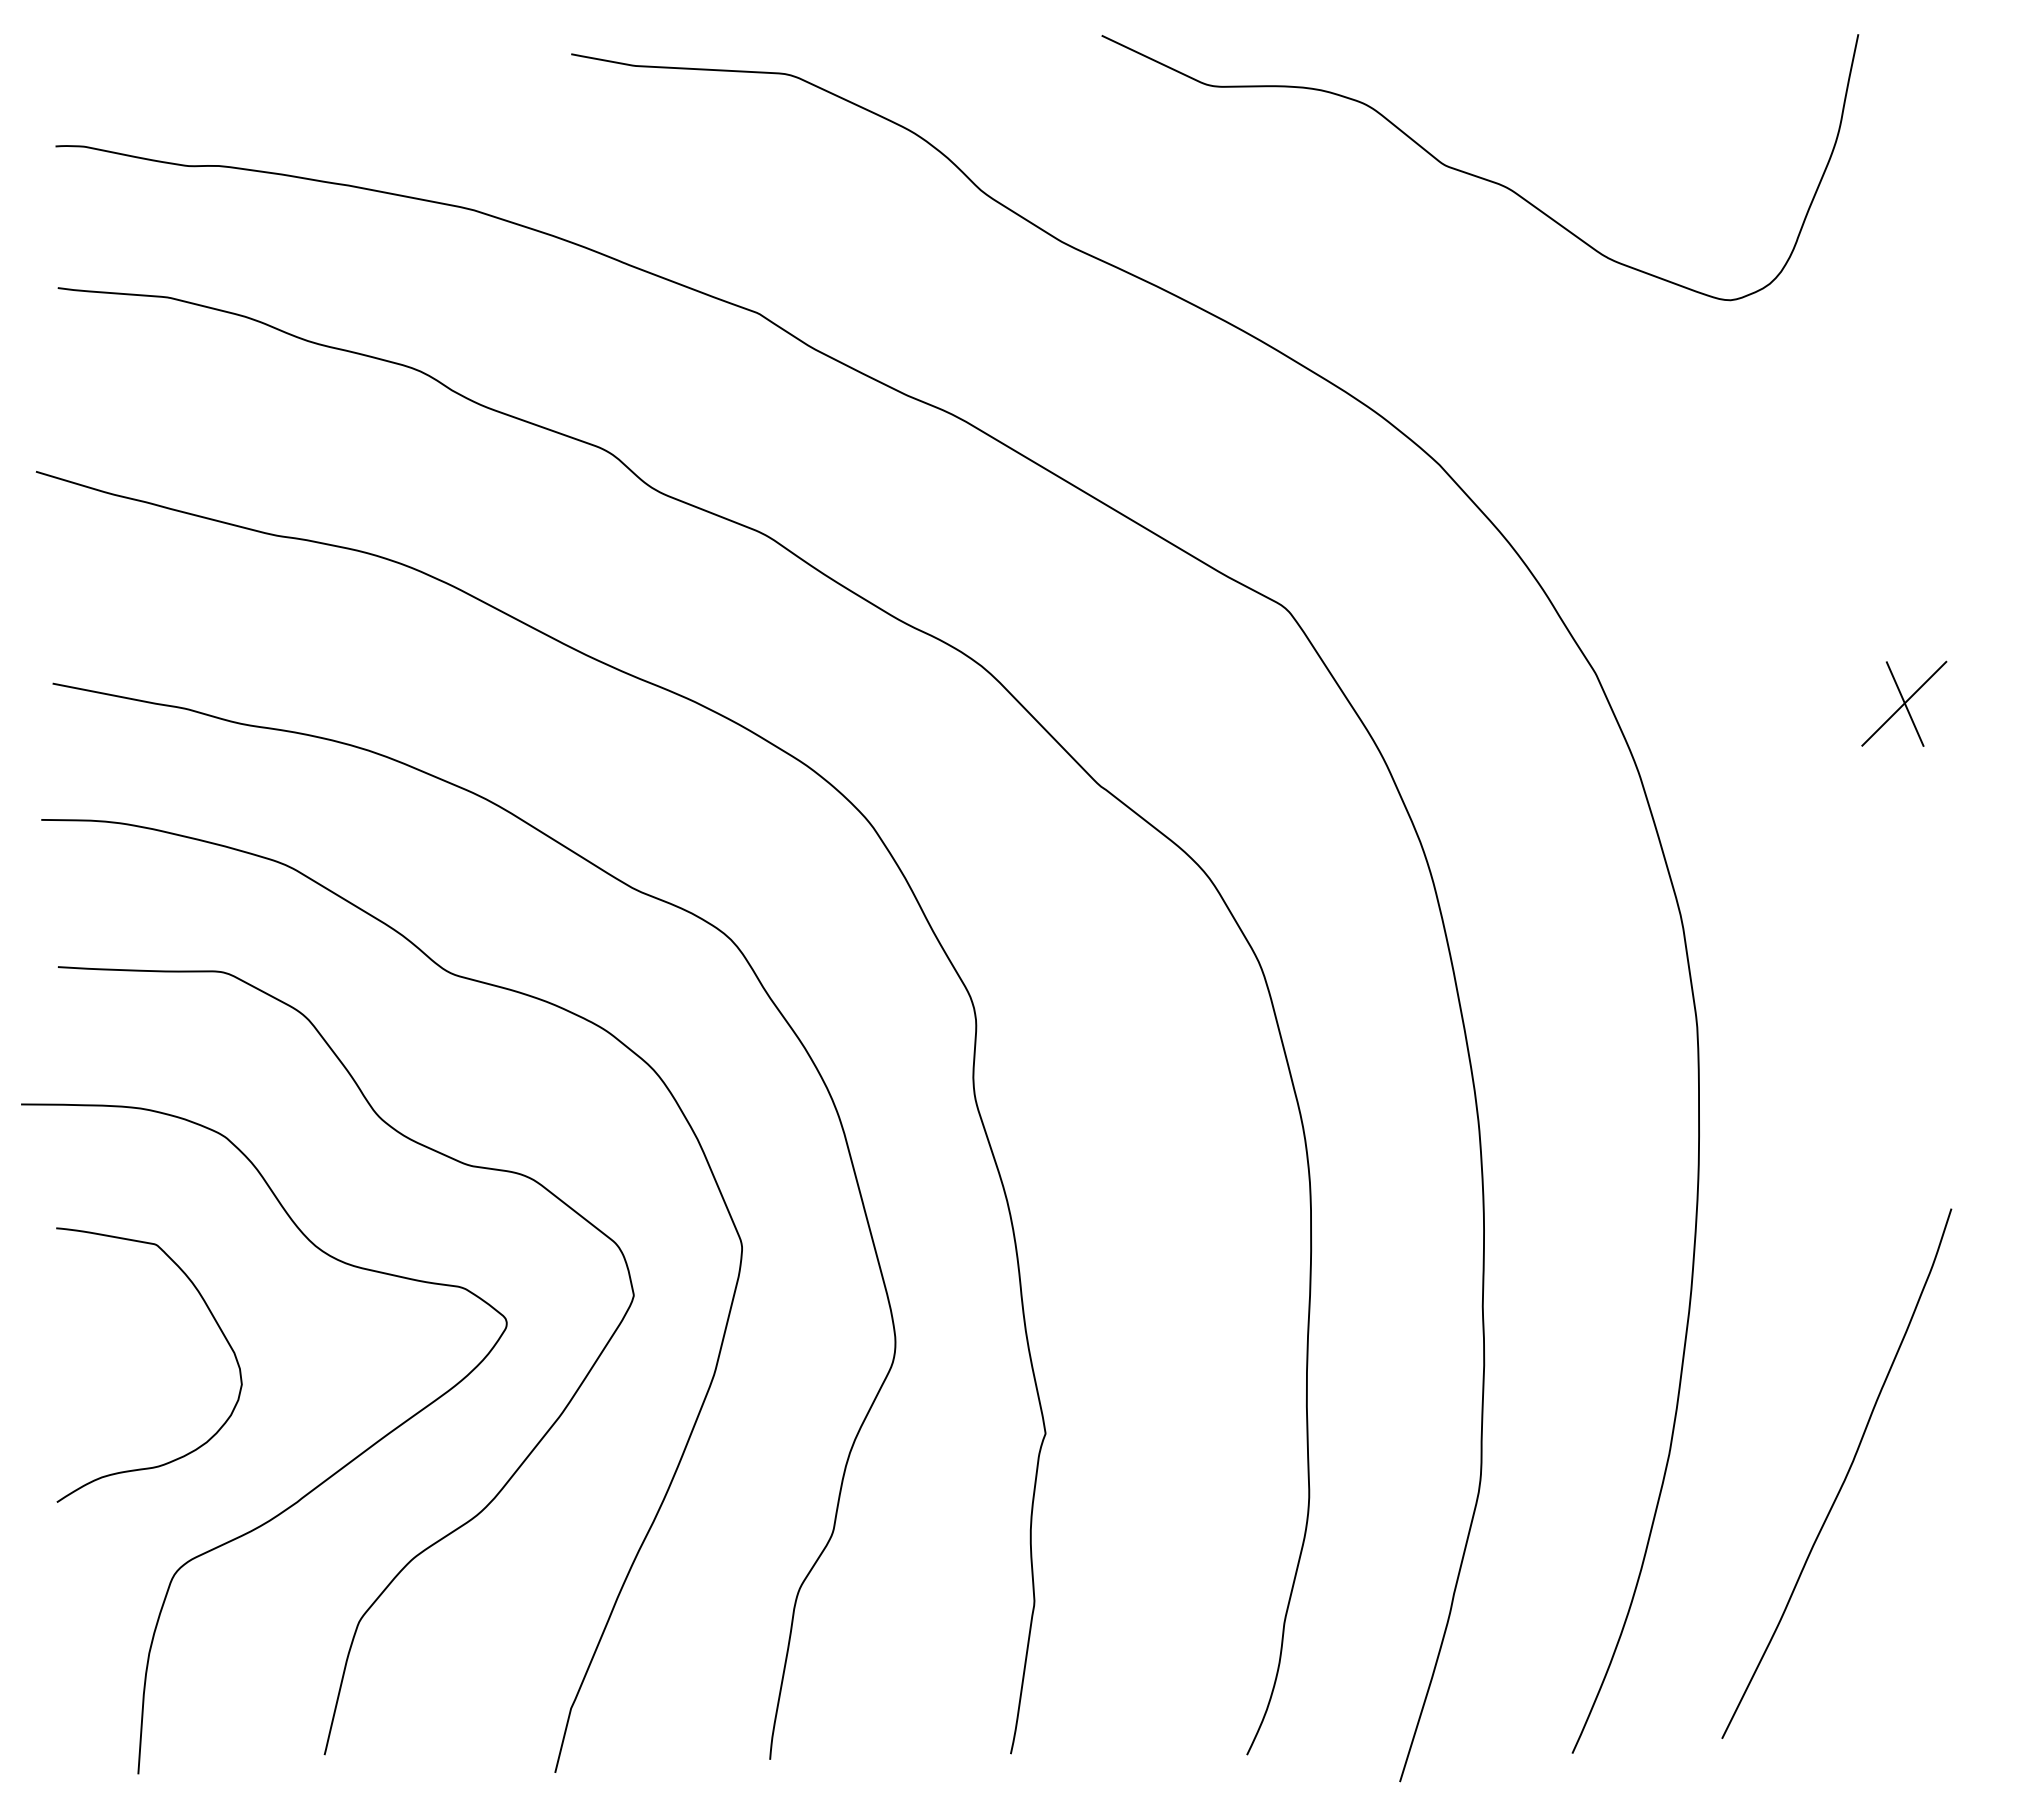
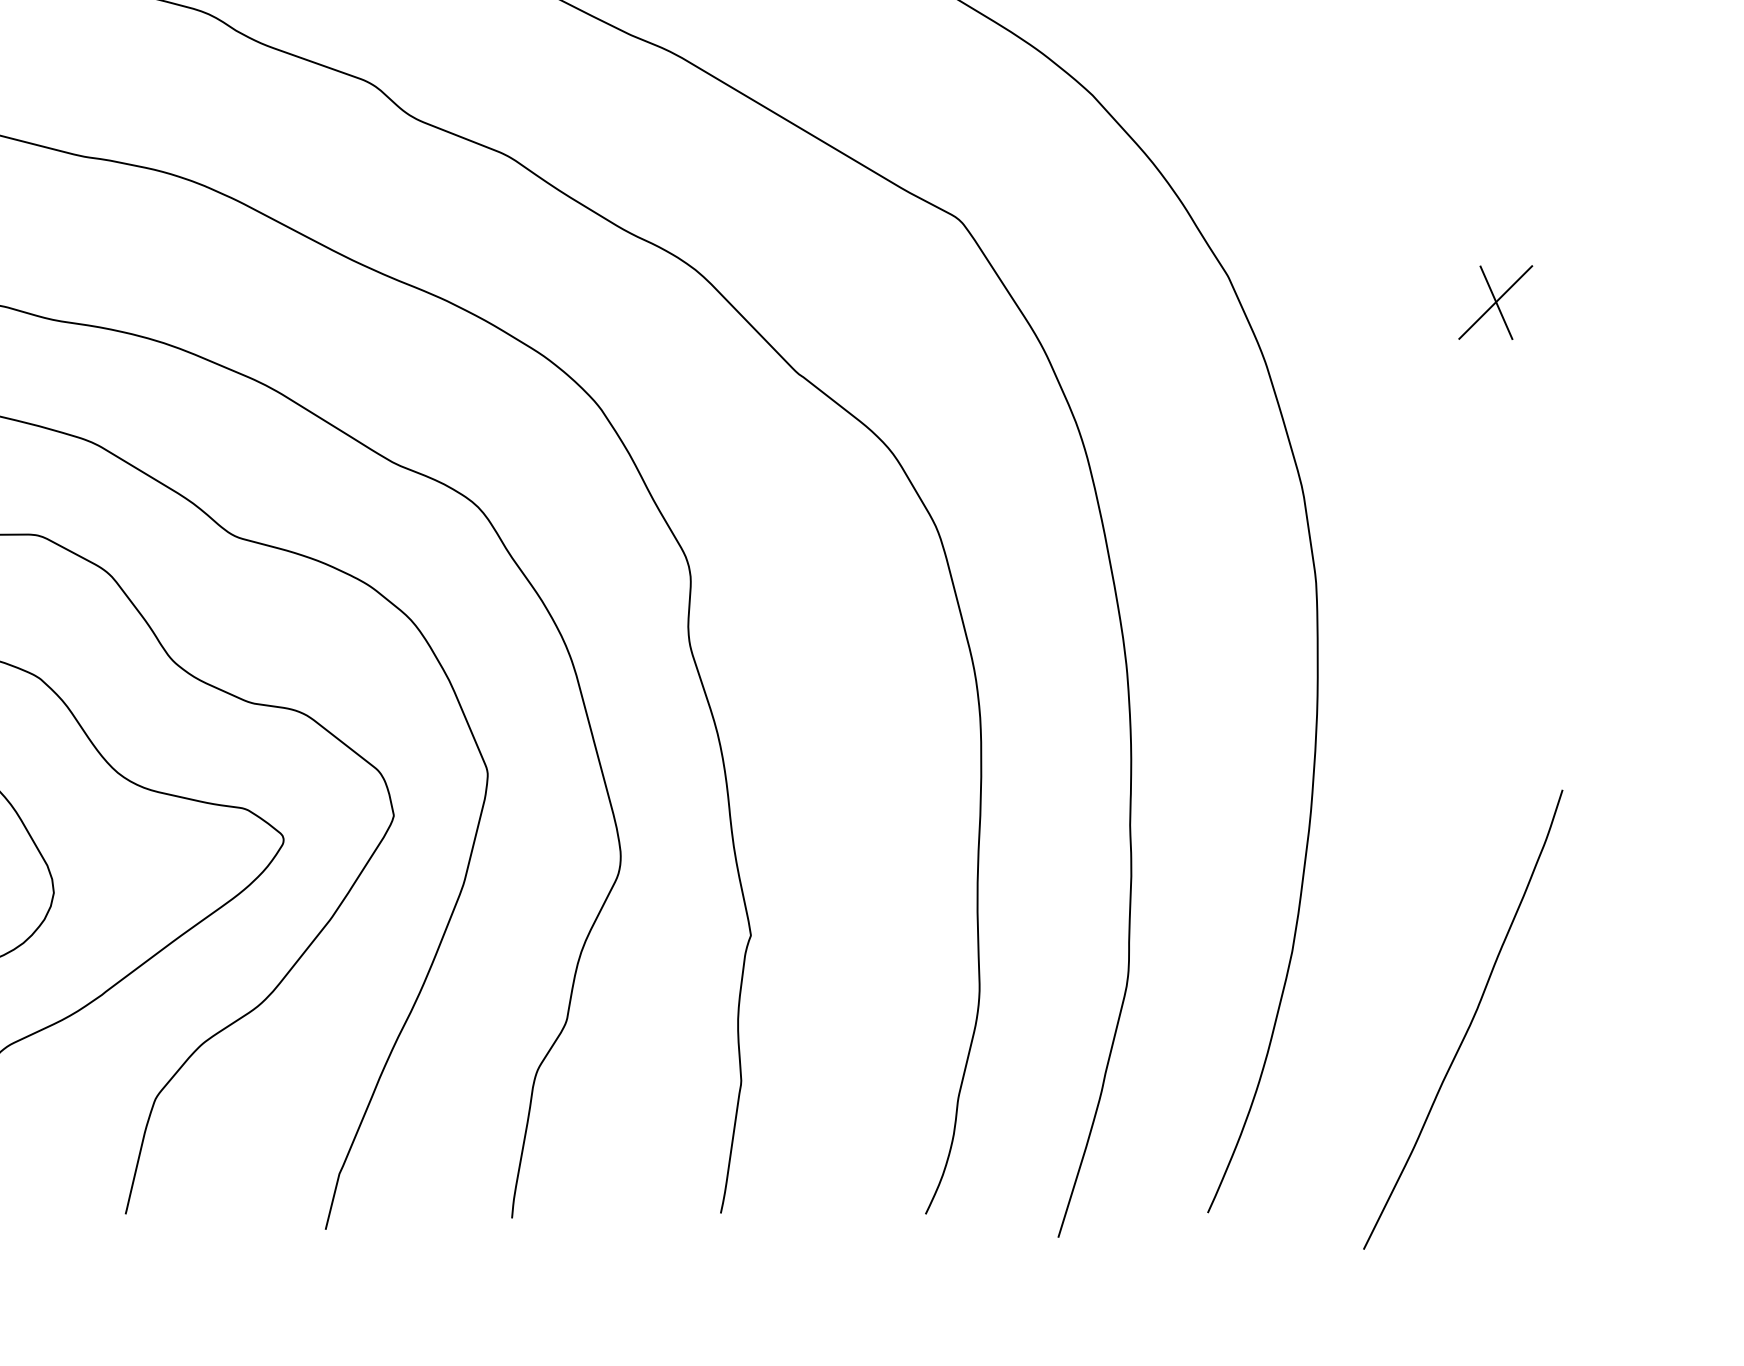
curve: (1845, 1475) -> (1470, 1021), moved

